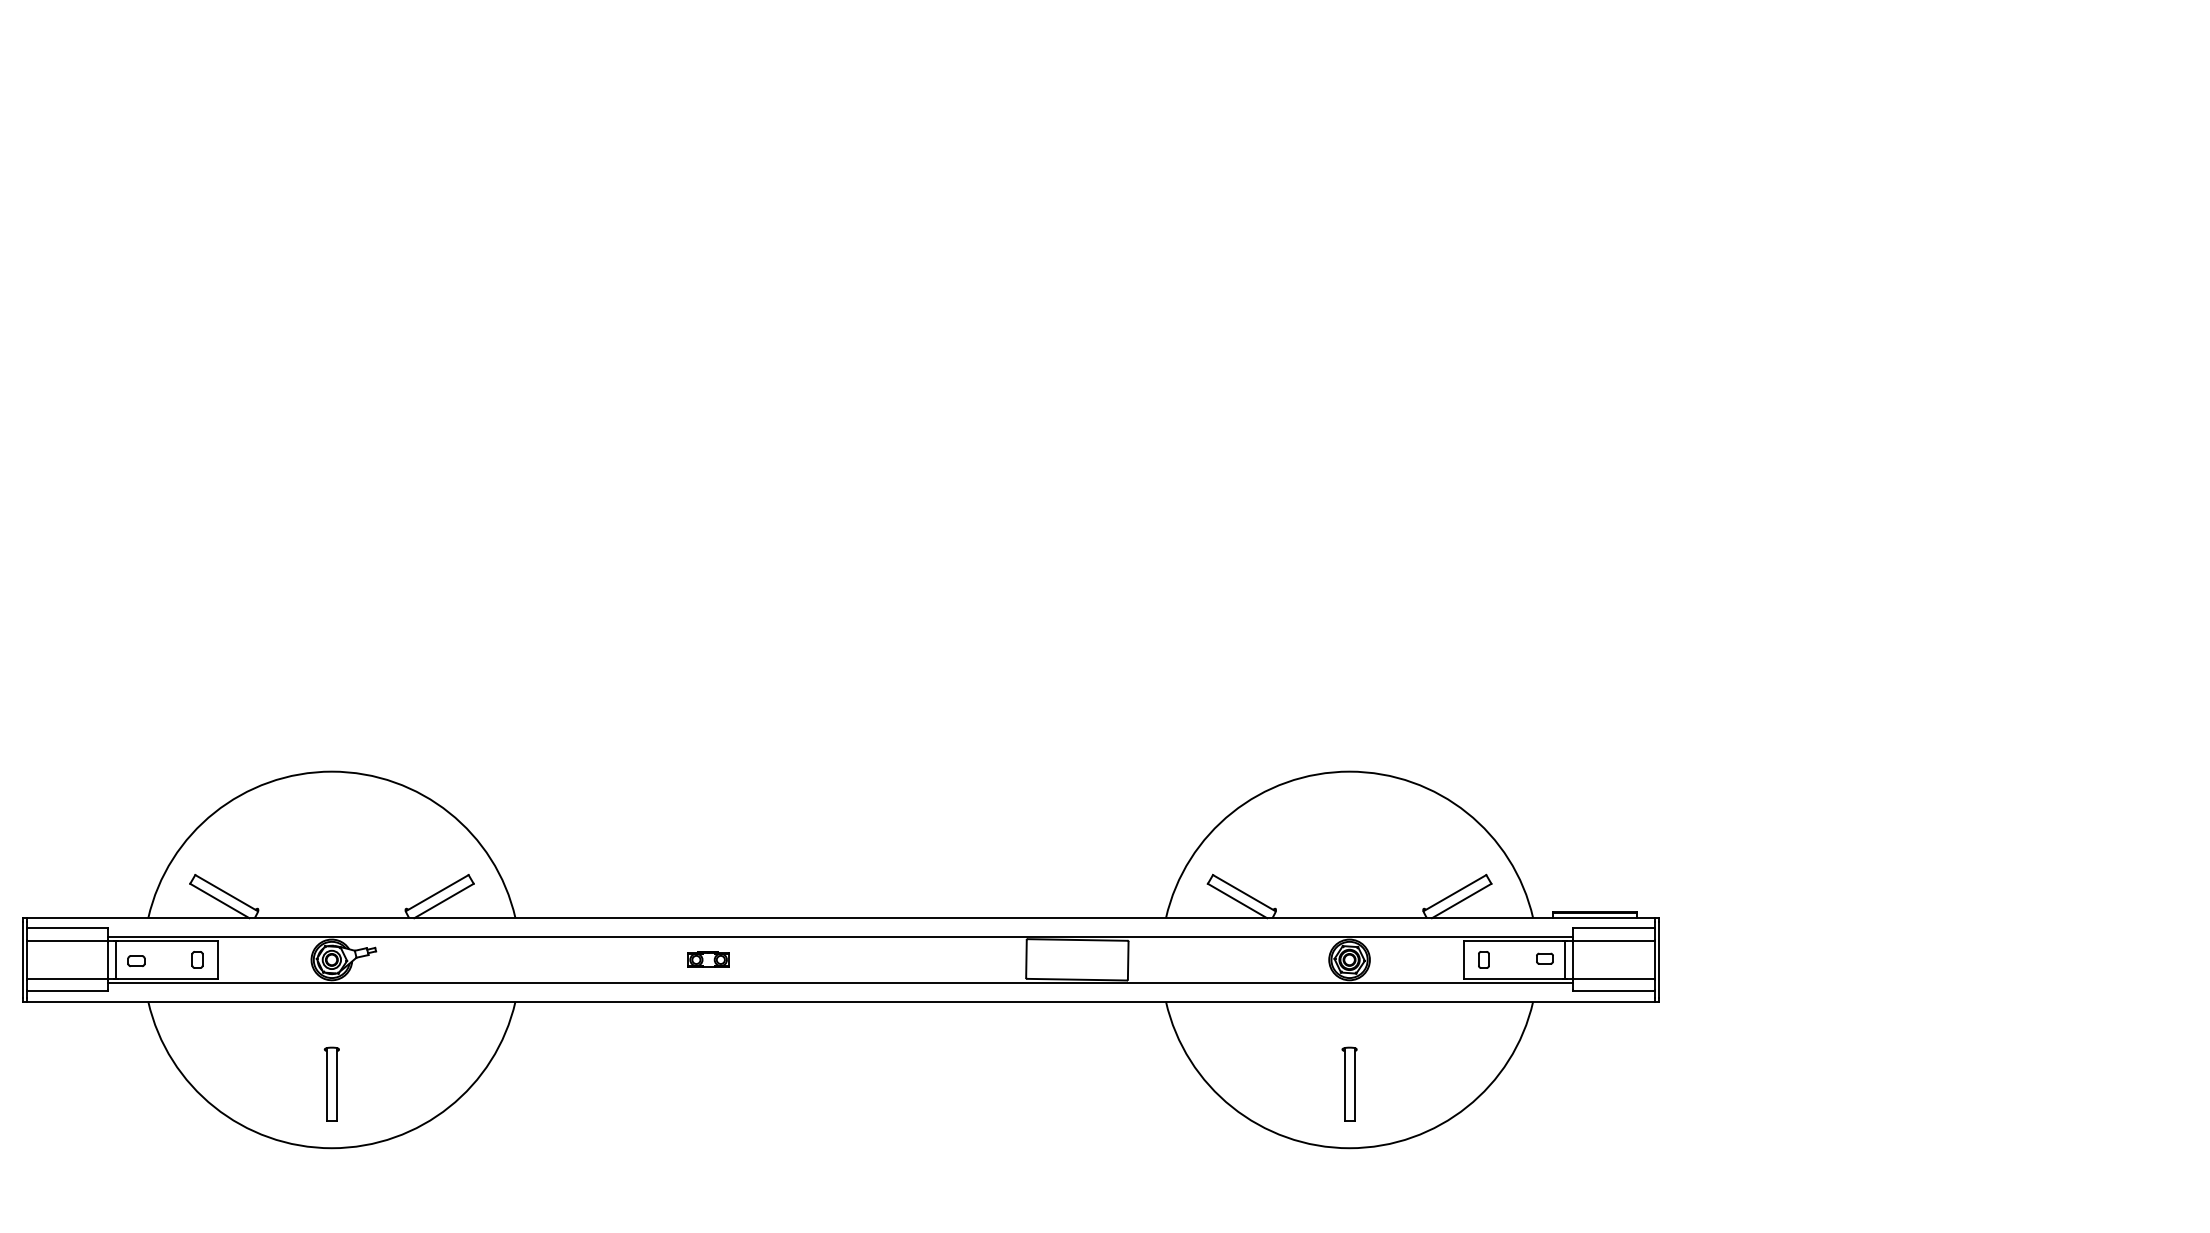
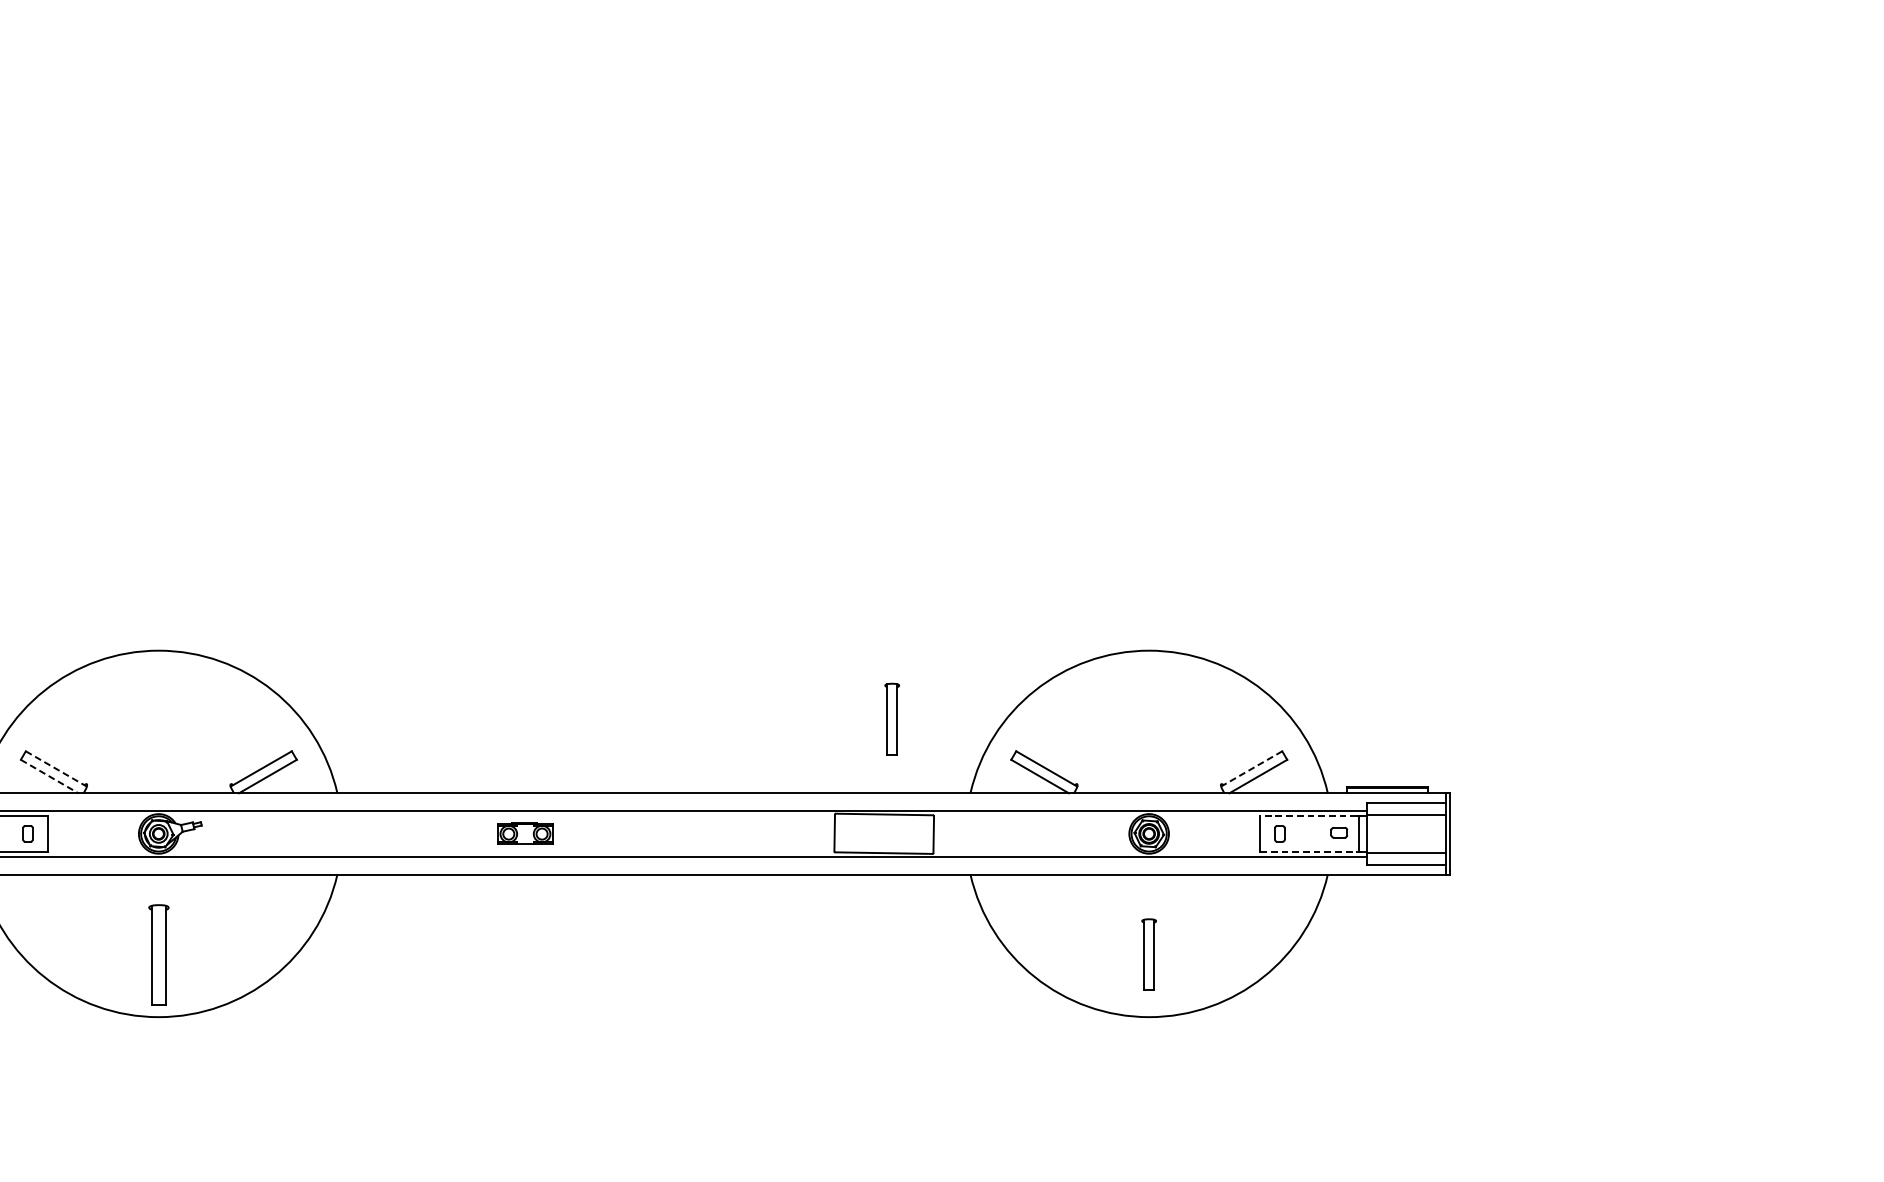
part: (1085, 841) -> (892, 718), added
line: (227, 893) -> (57, 769), solid -> dashed
line: (1454, 893) -> (1251, 769), solid -> dashed
line: (220, 901) -> (50, 777), solid -> dashed
line: (1513, 941) -> (1308, 815), solid -> dashed
part: (708, 959) -> (525, 833), size x1.4
line: (1513, 978) -> (1308, 851), solid -> dashed
part: (331, 1083) -> (158, 954), size x1.4

